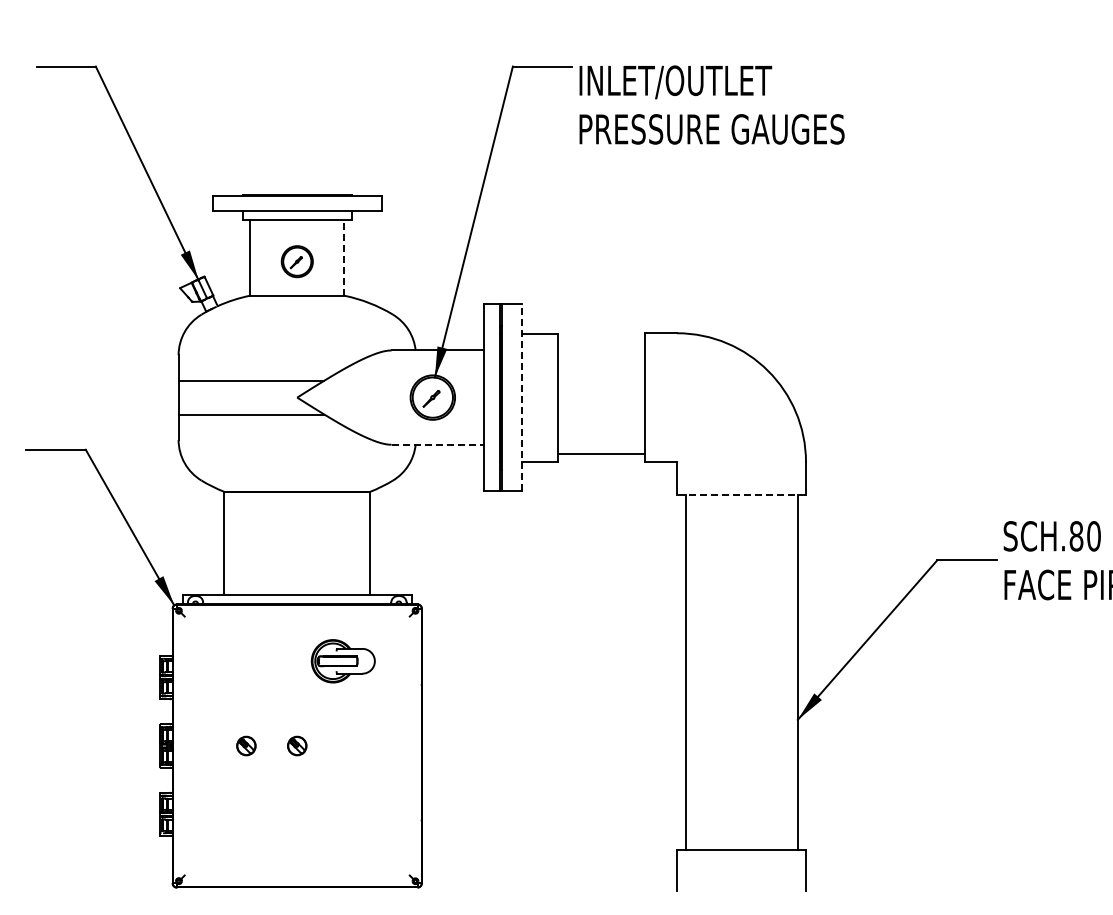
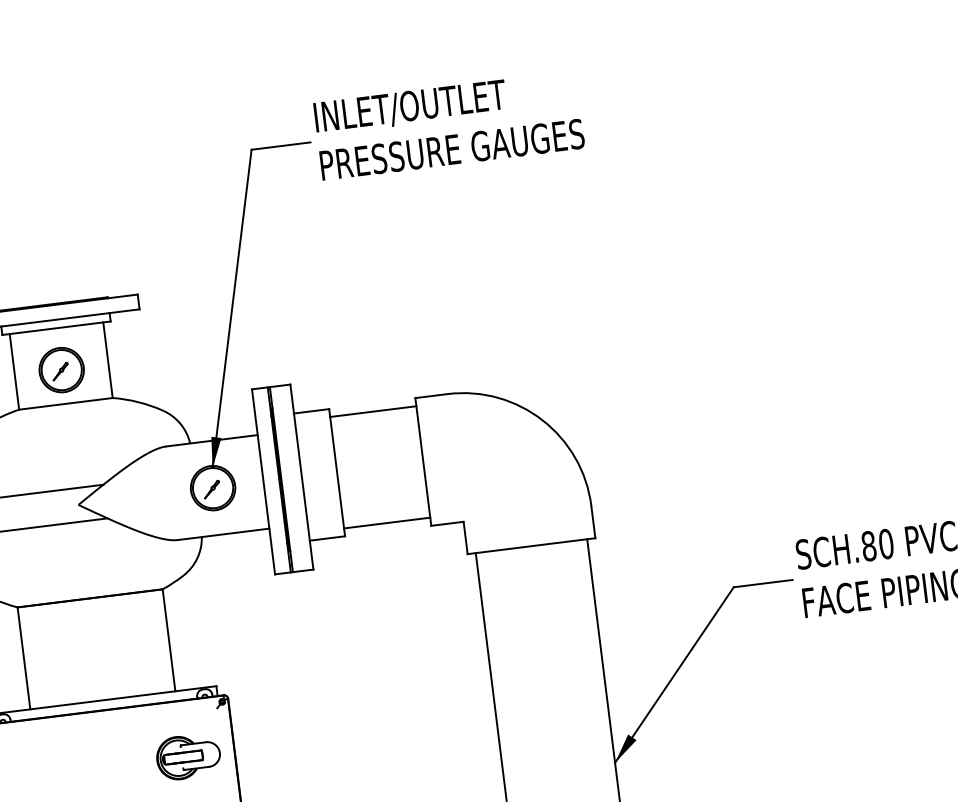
text: (711, 104) -> (448, 125), moved
line: (344, 257) -> (108, 360), dashed -> solid
part: (297, 261) -> (61, 369), size x1.43
line: (600, 341) -> (372, 411), added
line: (522, 397) -> (302, 476), dashed -> solid
line: (438, 444) -> (224, 533), dashed -> solid
line: (741, 494) -> (531, 546), dashed -> solid
part: (342, 661) -> (187, 757), moved

